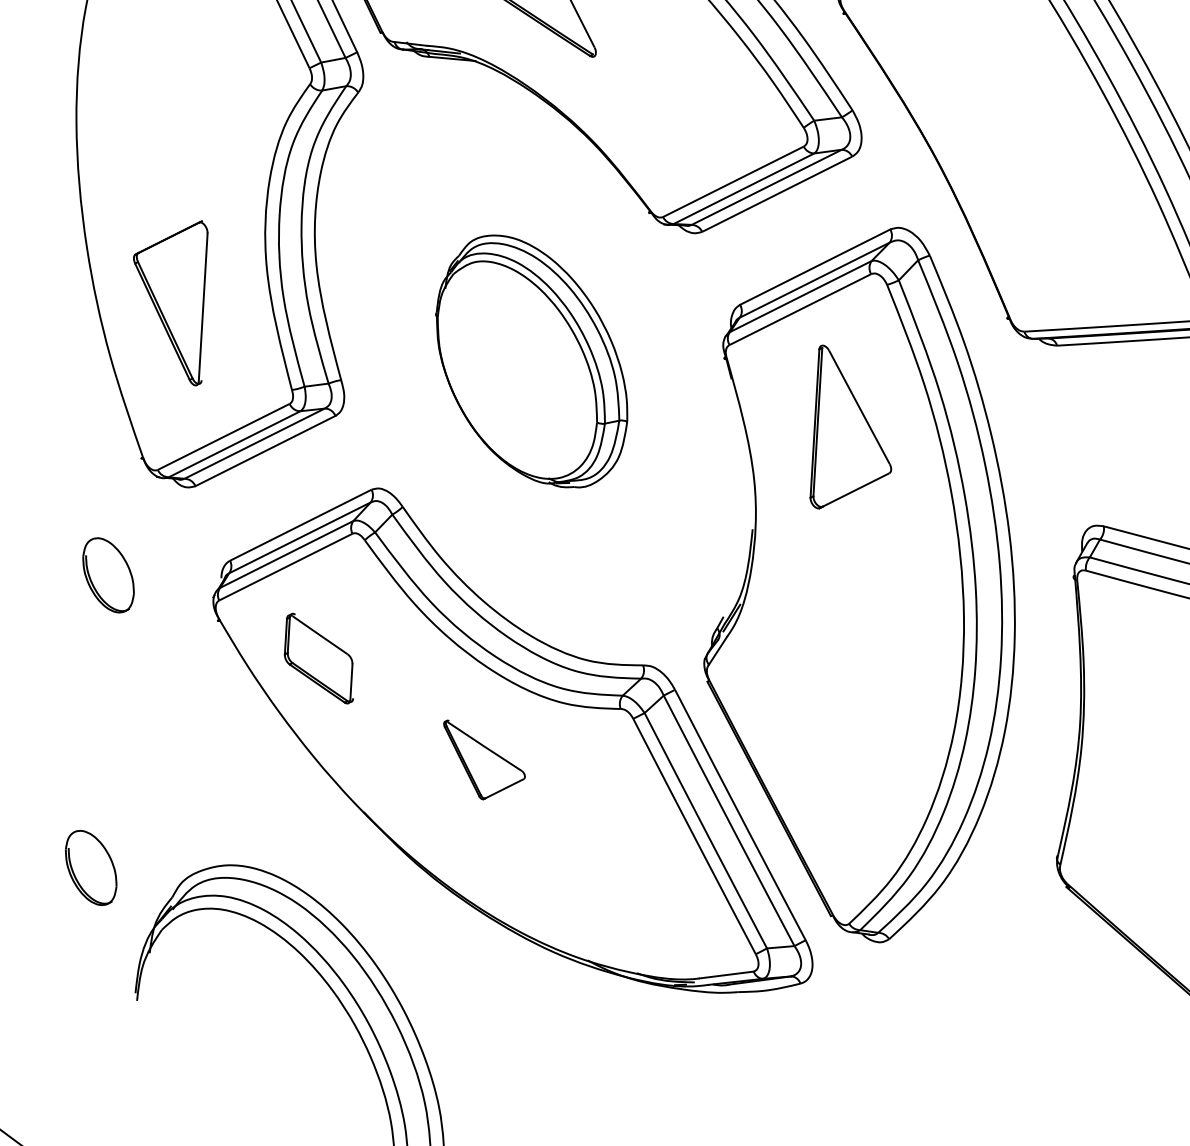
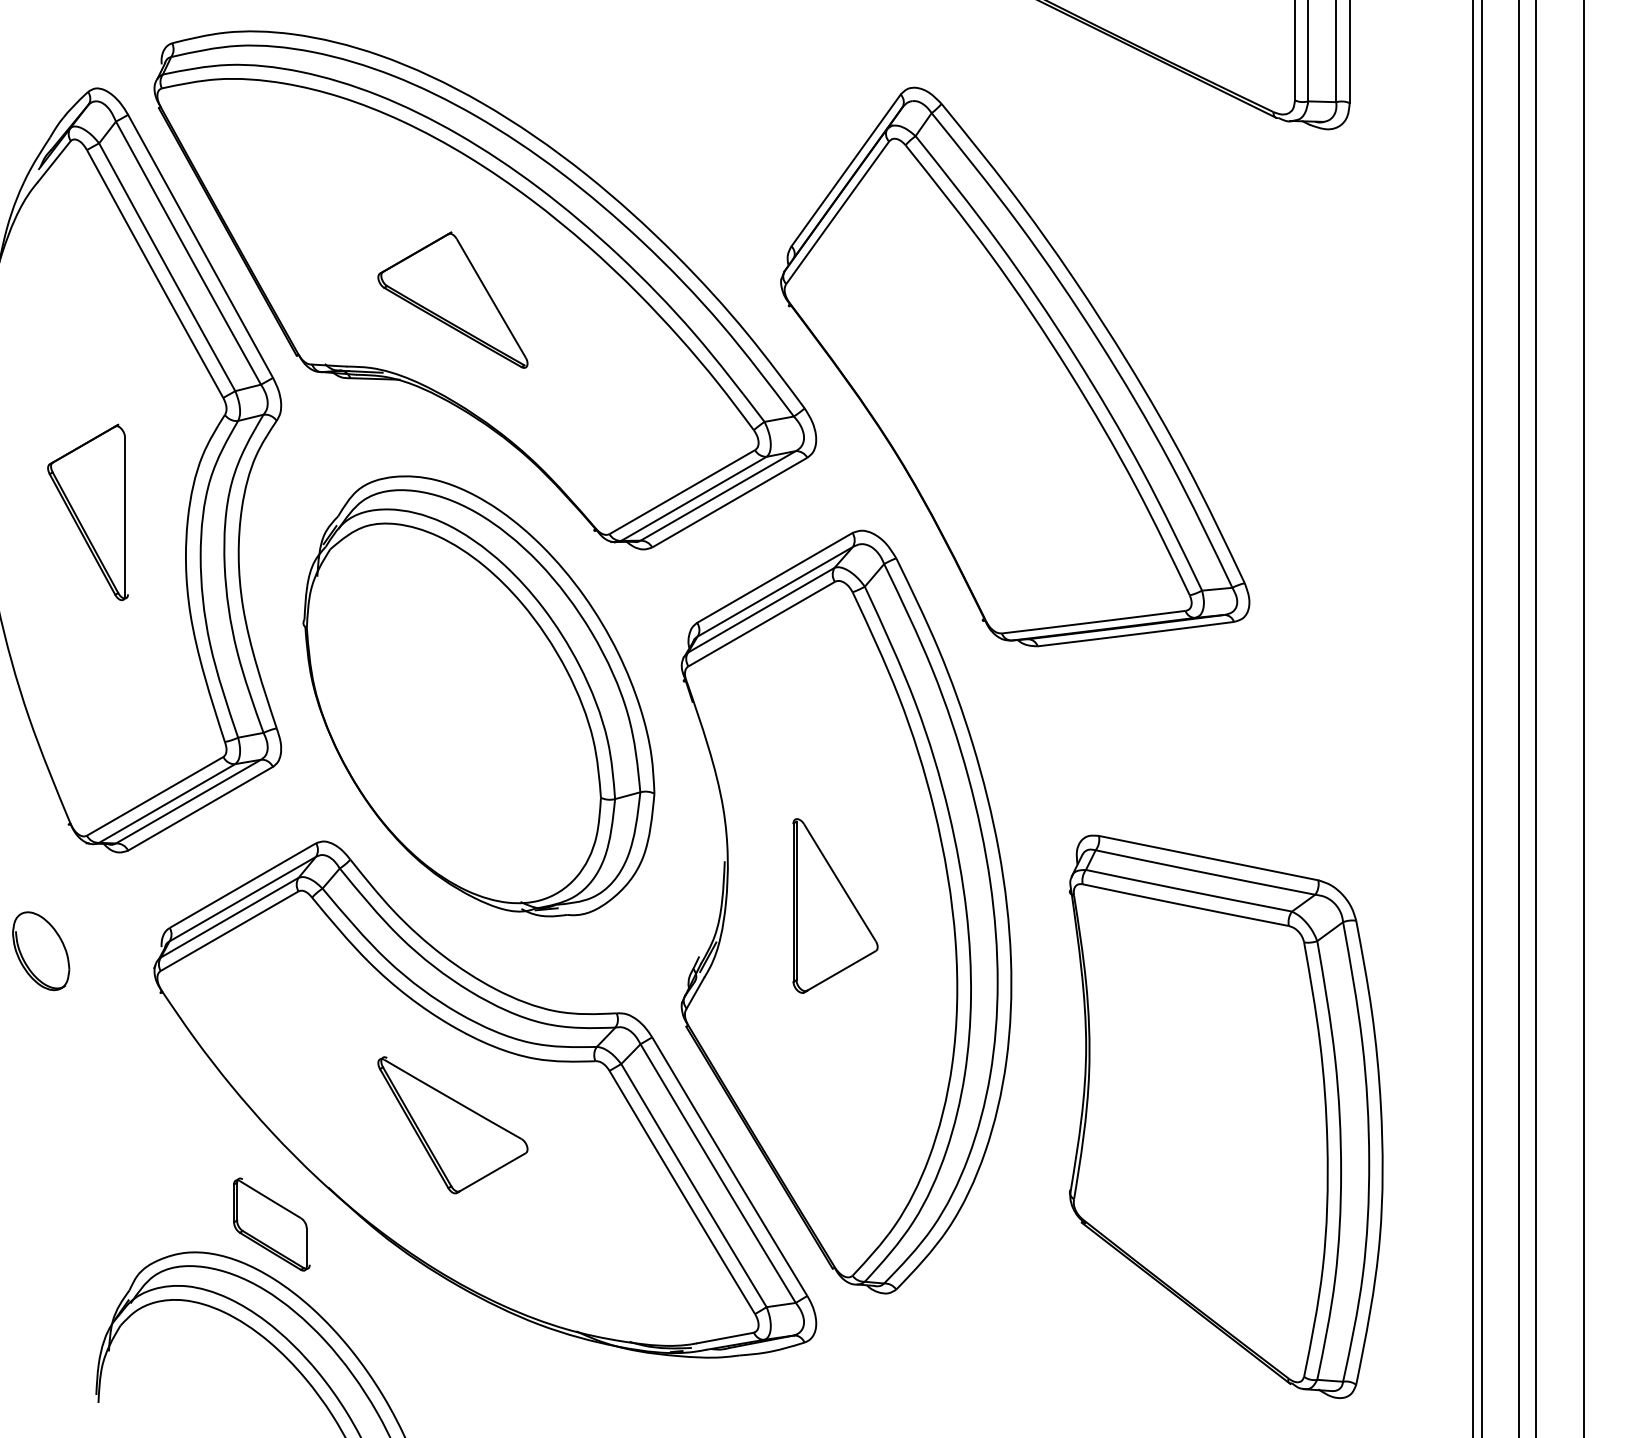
part: (168, 301) -> (87, 512), moved
part: (531, 361) -> (478, 696), size x1.67
part: (854, 428) -> (835, 905), moved
part: (319, 658) -> (271, 1224), moved
part: (483, 761) -> (452, 1125), size x1.67
part: (91, 868) -> (41, 1264), removed

